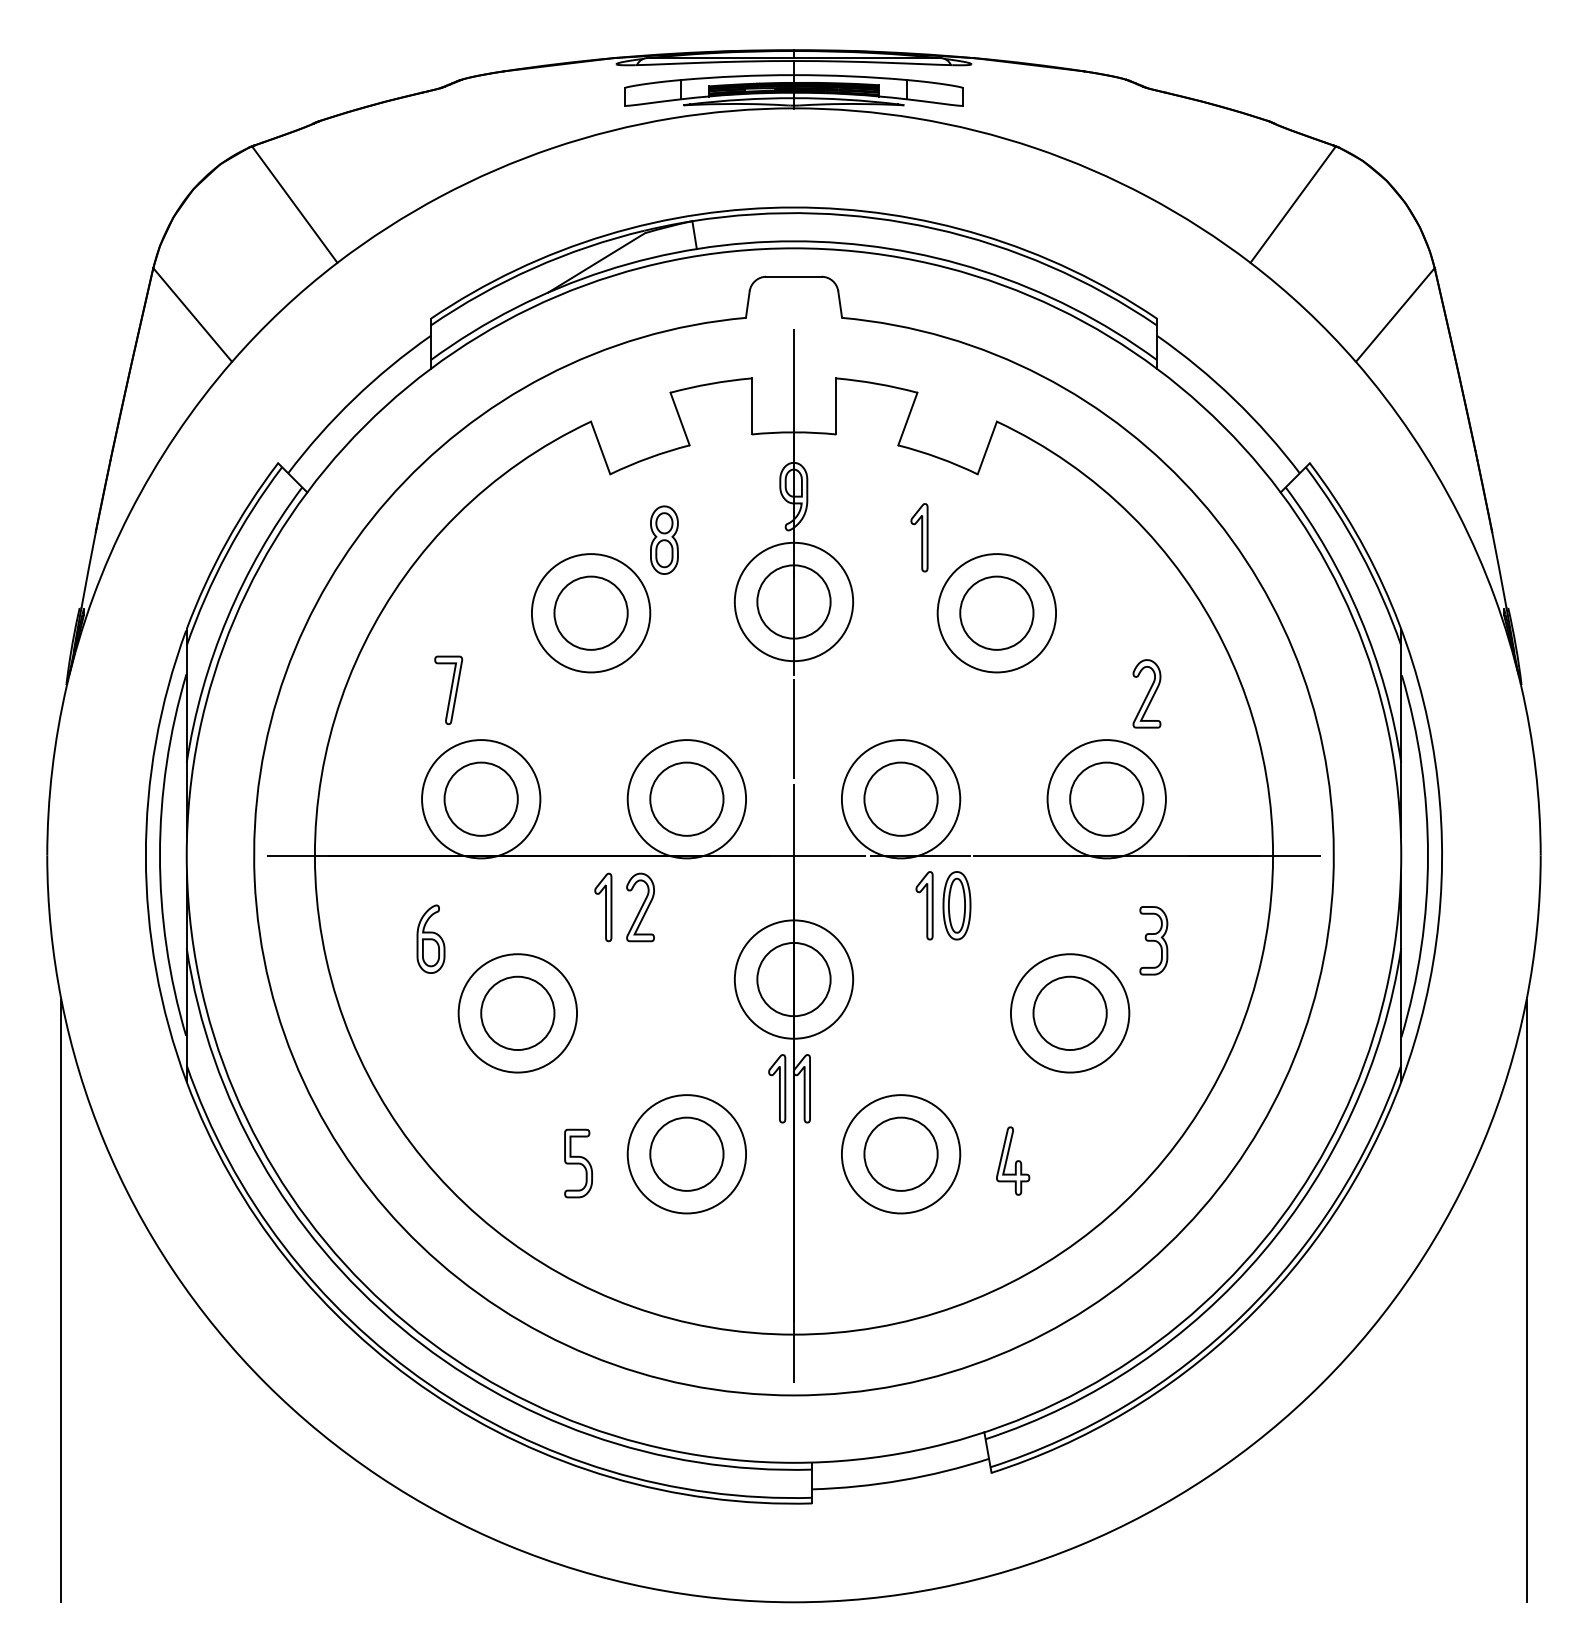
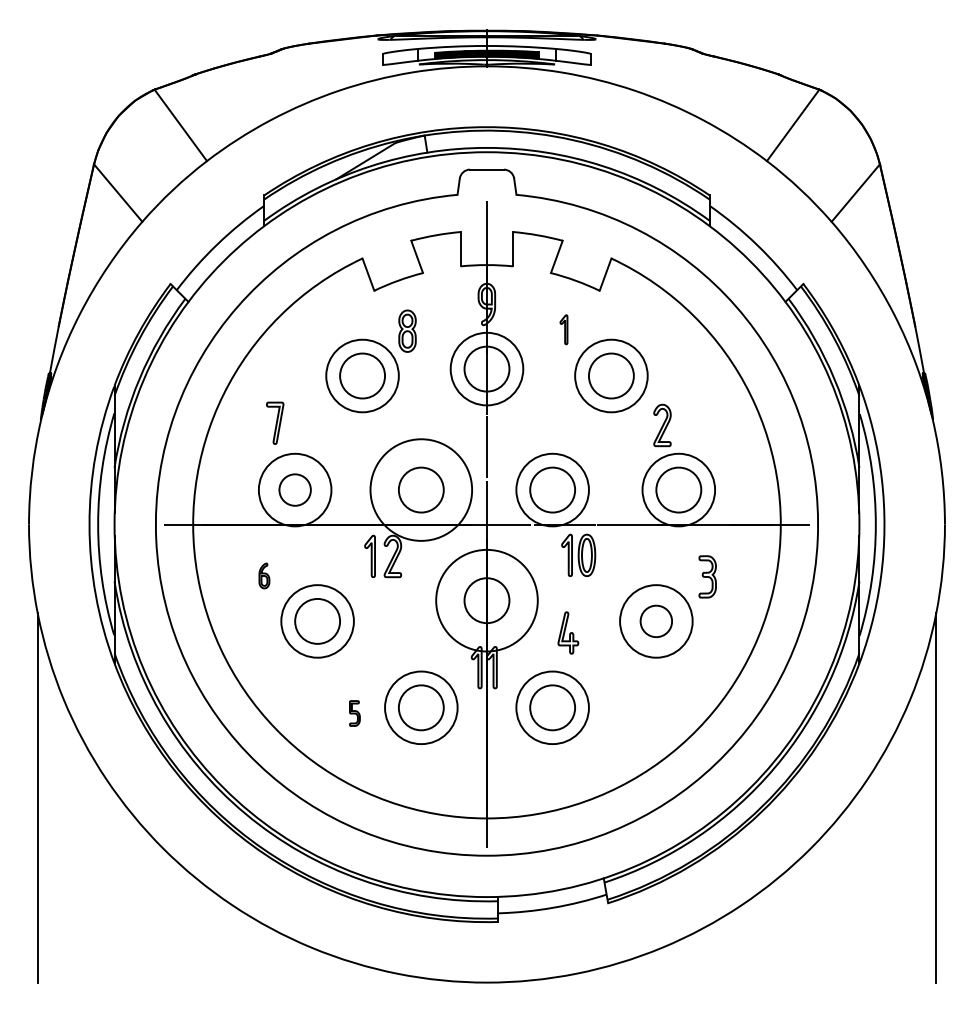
part: (918, 537) -> (563, 329), size x0.7
part: (1147, 693) -> (662, 425), moved
circle: (480, 798) -> (294, 489), size x0.7
circle: (687, 798) -> (421, 489), size x1.4
part: (431, 938) -> (264, 575), size x0.6
circle: (793, 979) -> (486, 600), size x1.4
circle: (1068, 1011) -> (655, 620), size x0.7
part: (1013, 1160) -> (568, 632), moved
part: (577, 1163) -> (354, 713), size x0.6

